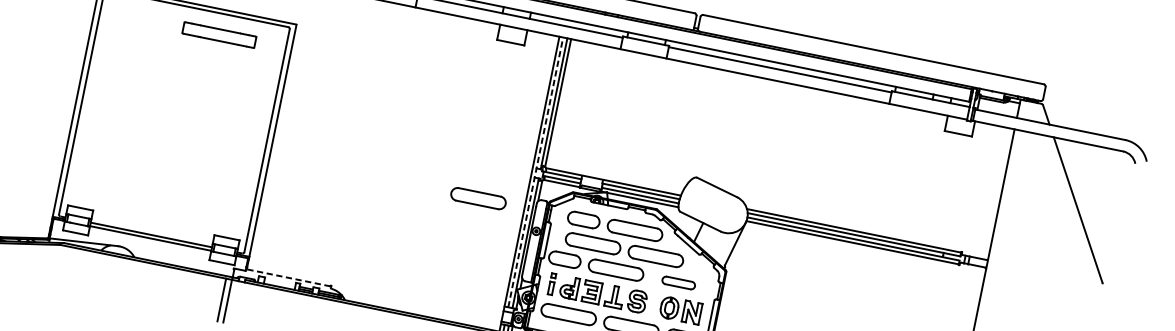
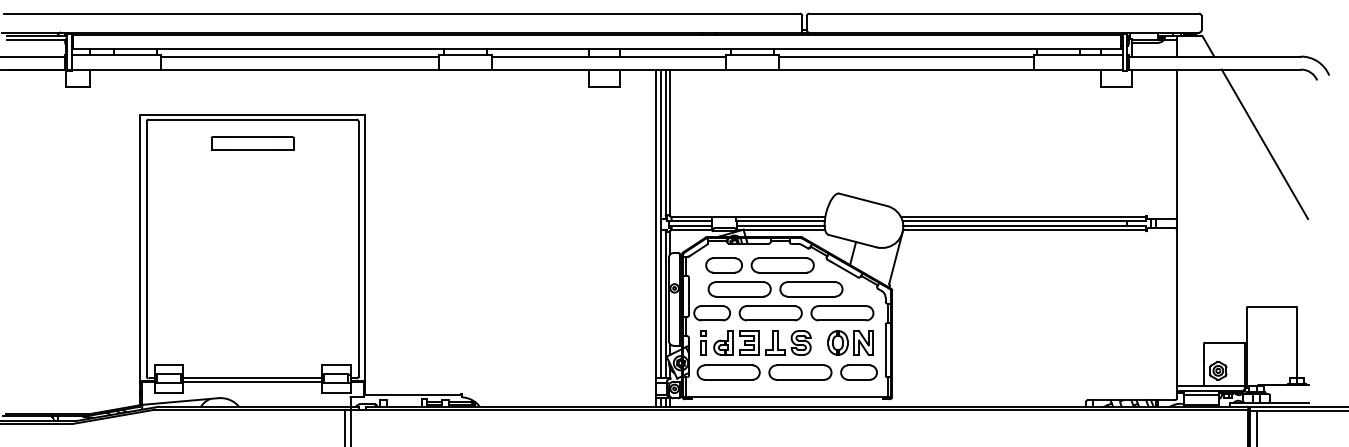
part: (219, 34) -> (252, 143), moved
line: (535, 172) -> (660, 223), dashed -> solid
part: (478, 198) -> (603, 265), removed
line: (288, 277) -> (412, 394), dashed -> solid
part: (678, 283) -> (842, 313), size x1.67

